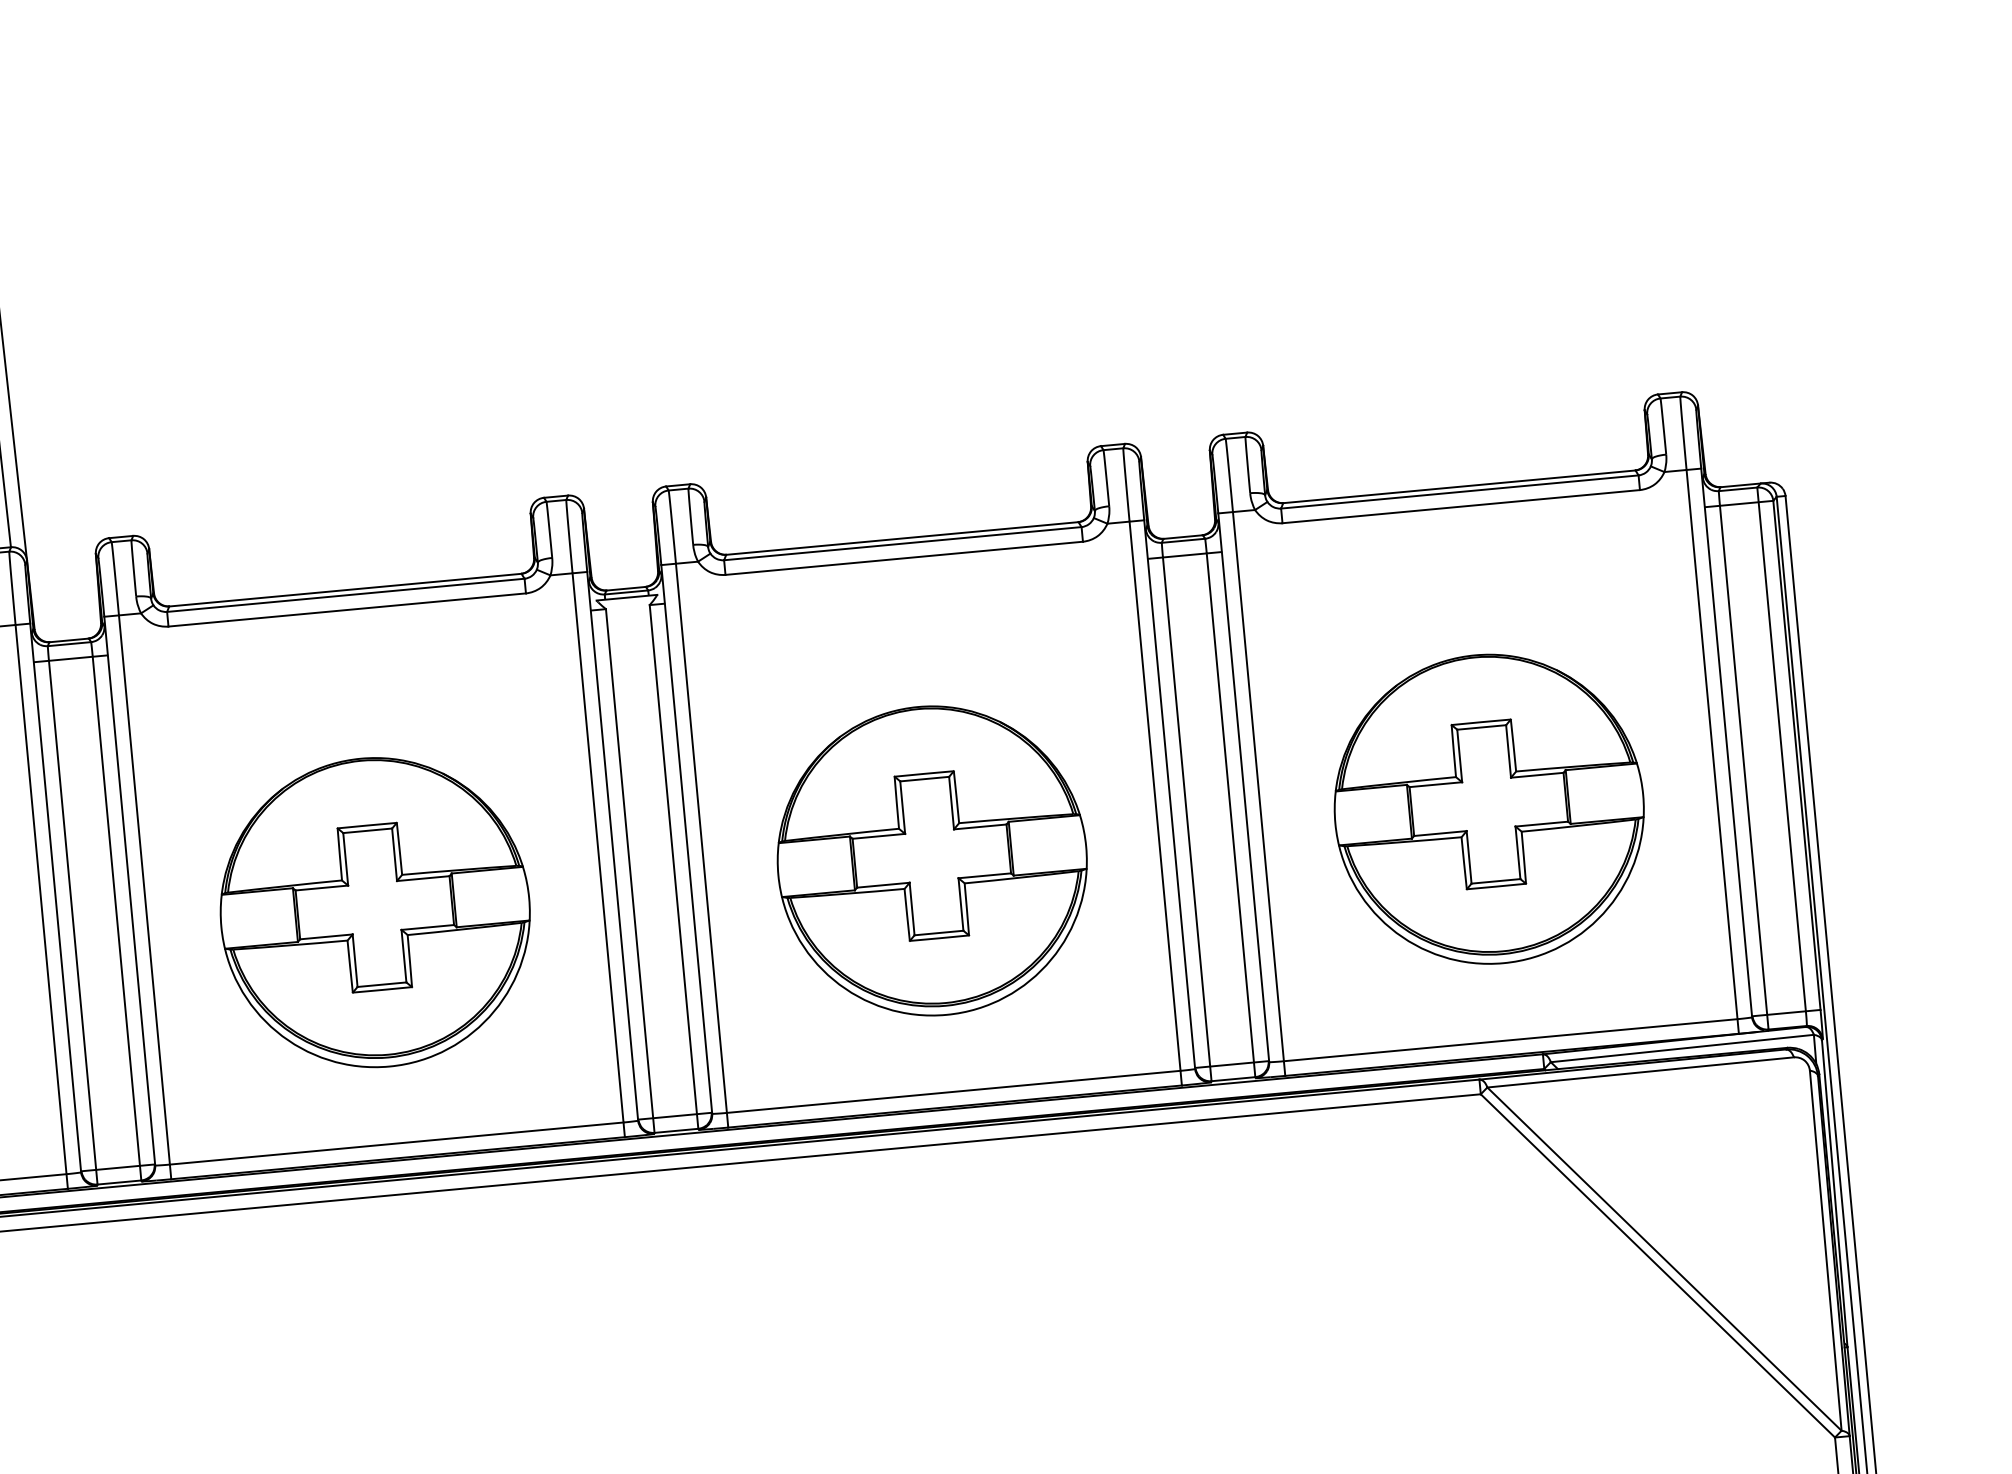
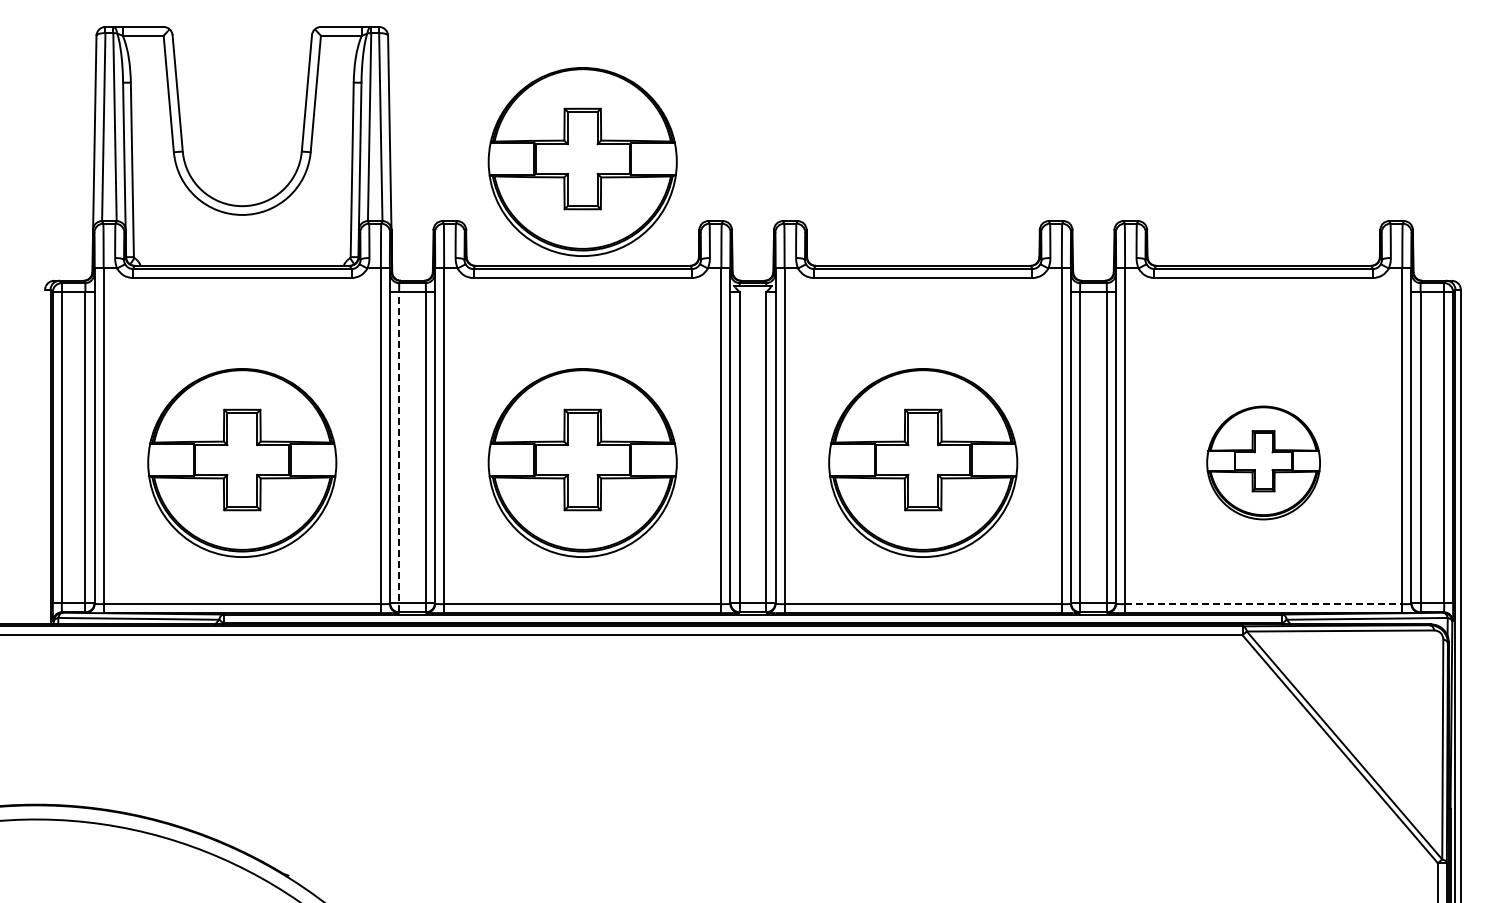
part: (329, 419) -> (582, 161), added
part: (1488, 808) -> (1263, 462), size x0.6
line: (73, 921) -> (399, 451), solid -> dashed
line: (1510, 1040) -> (1263, 604), solid -> dashed

